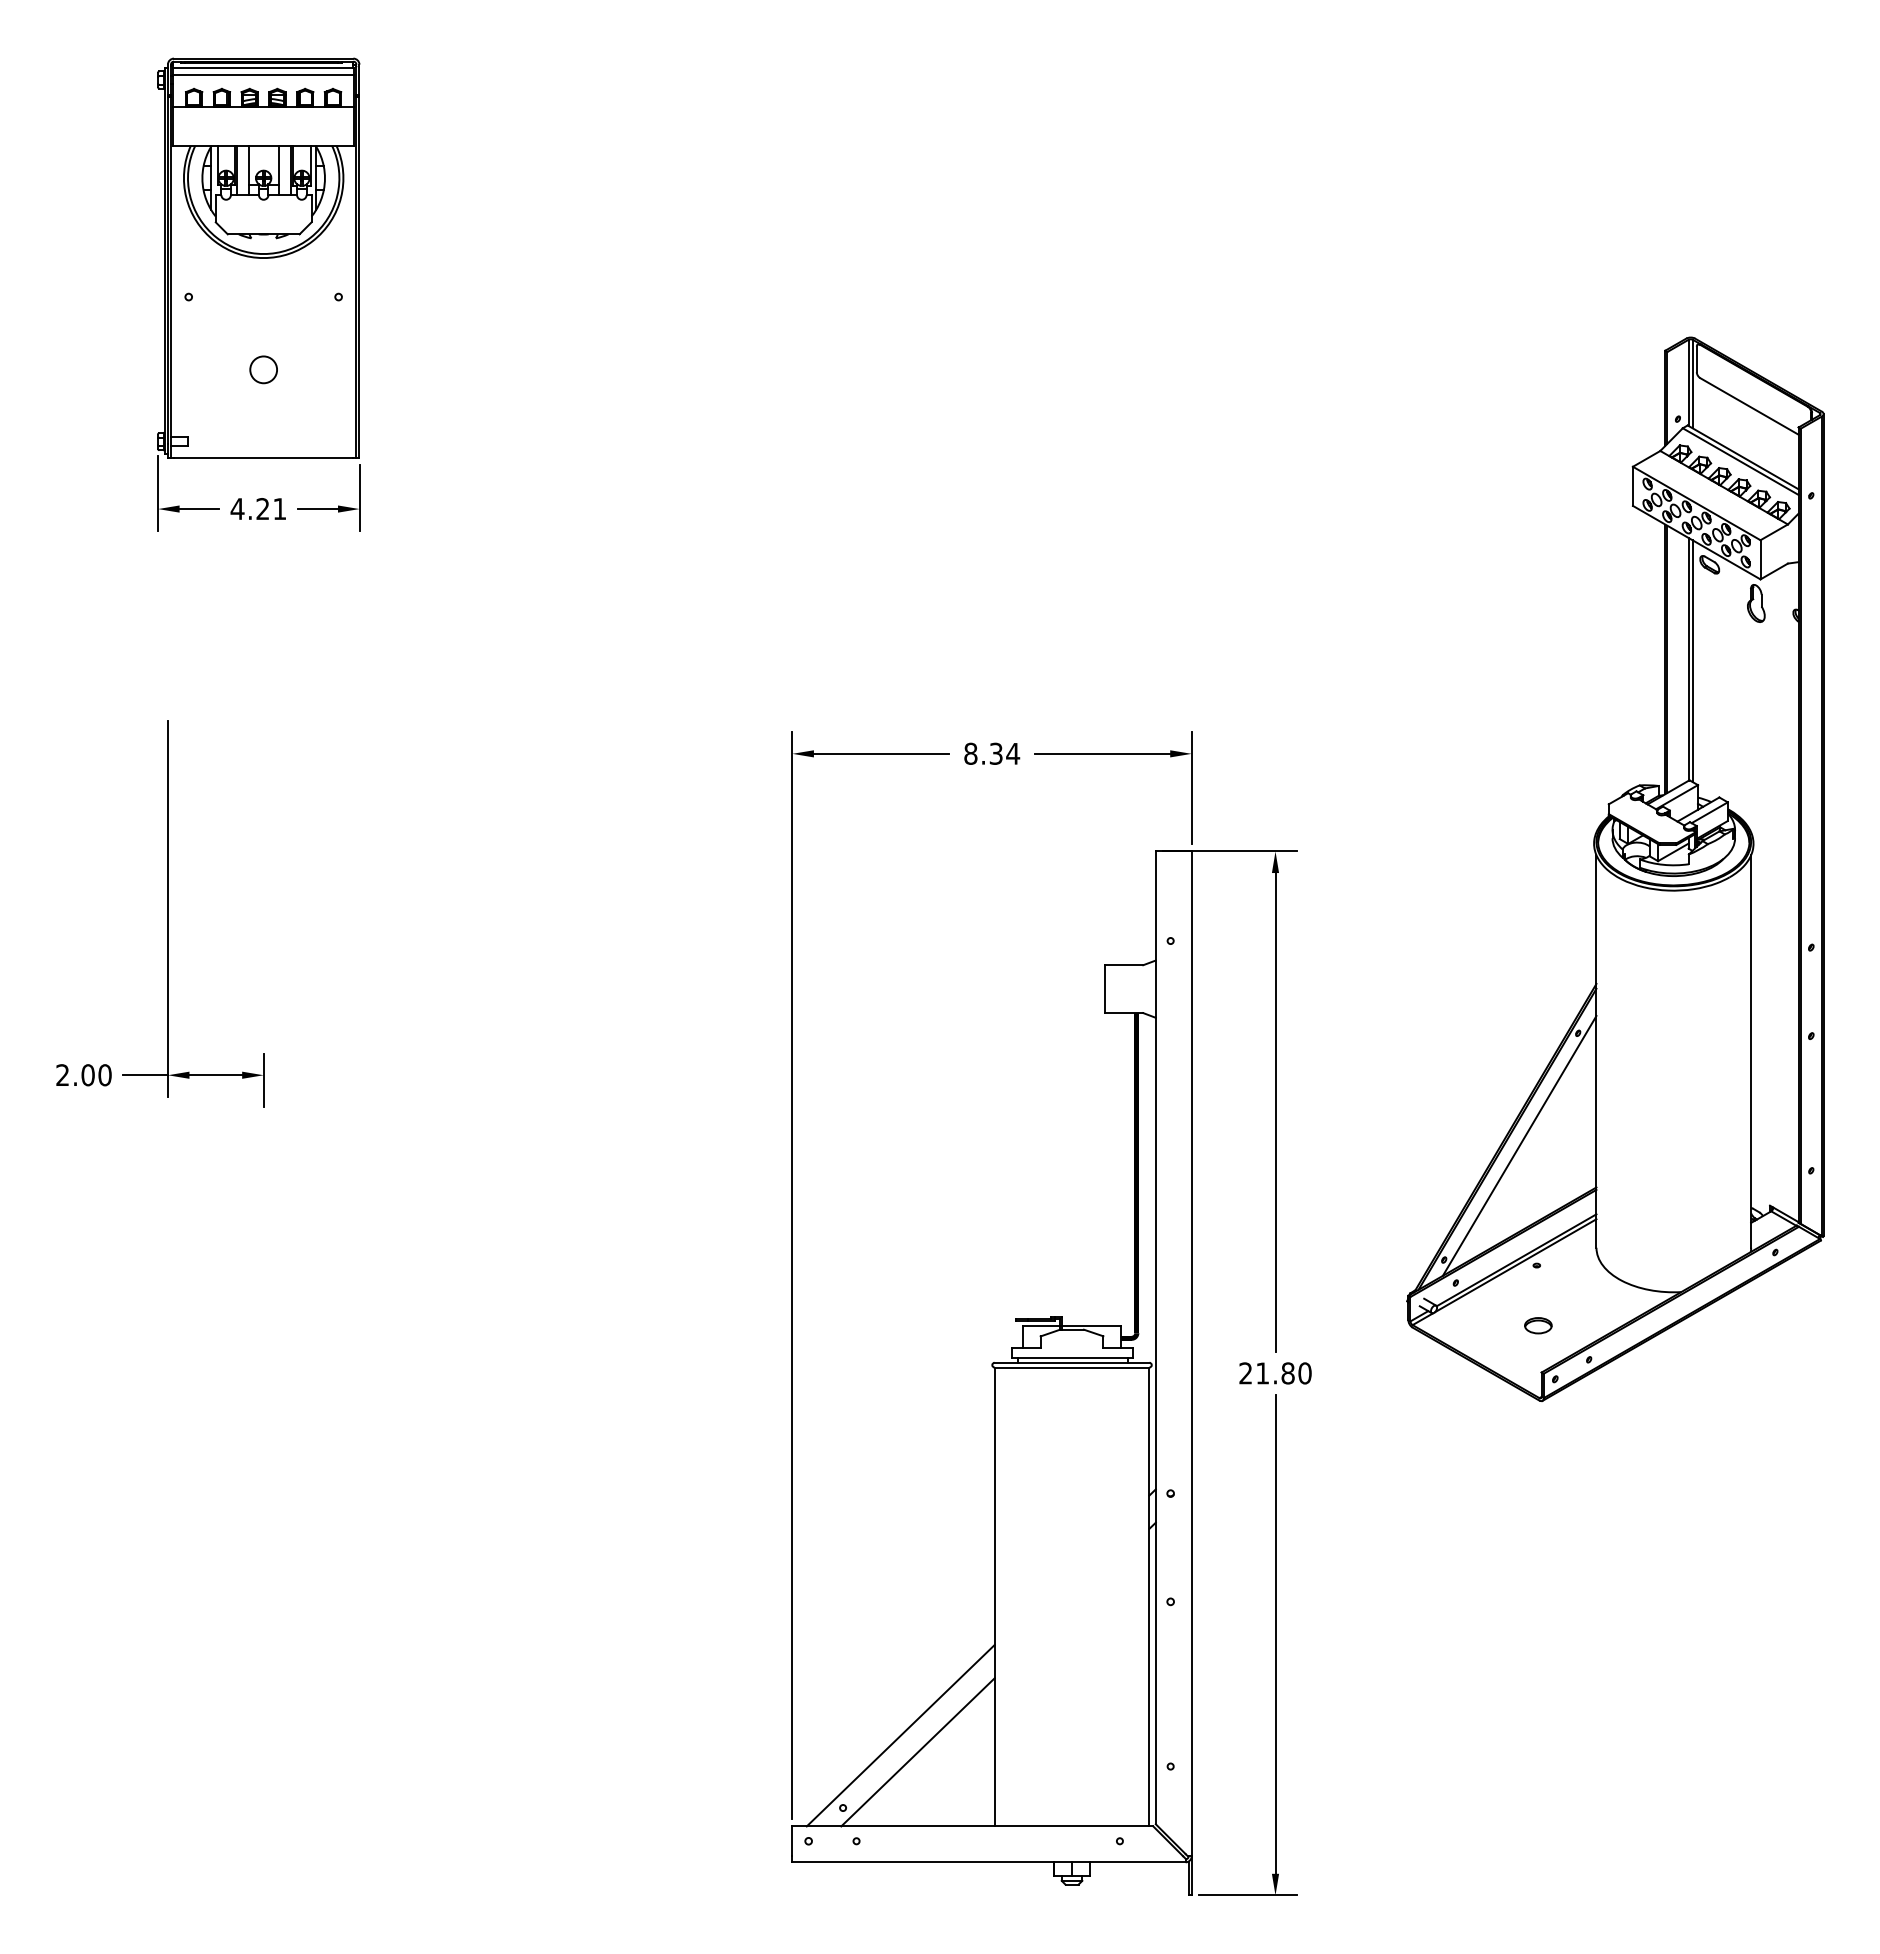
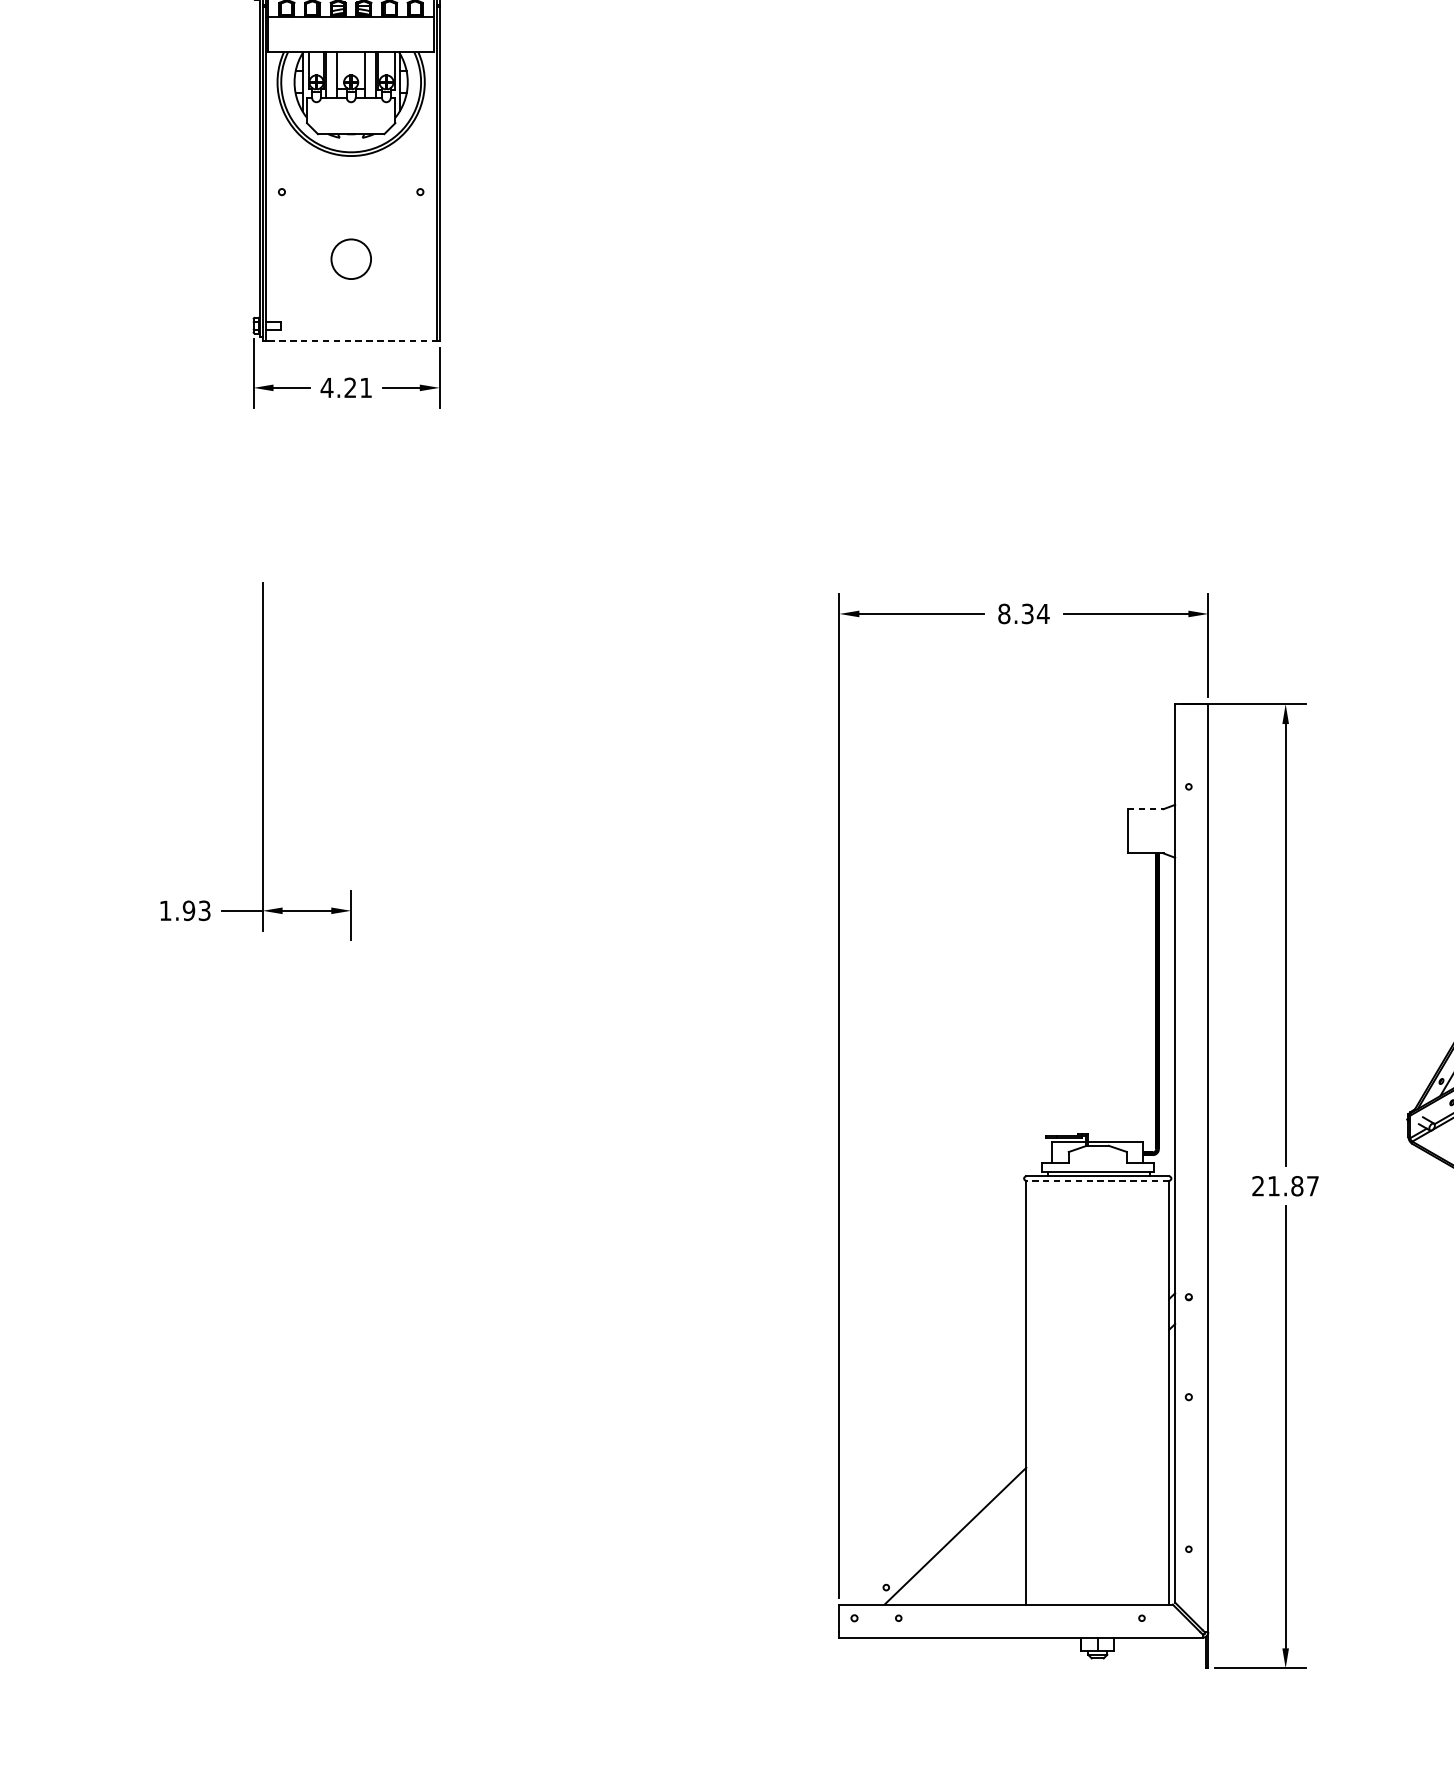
circle: (263, 369) -> (350, 258), size x1.6
line: (263, 457) -> (350, 340), solid -> dashed
line: (1124, 965) -> (1146, 809), solid -> dashed
text: (83, 1075) -> (184, 911), 2.00 -> 1.93
line: (1071, 1367) -> (1097, 1180), solid -> dashed
text: (1304, 1373) -> (1312, 1186), 21.80 -> 21.87
line: (900, 1735) -> (939, 1520), removed

